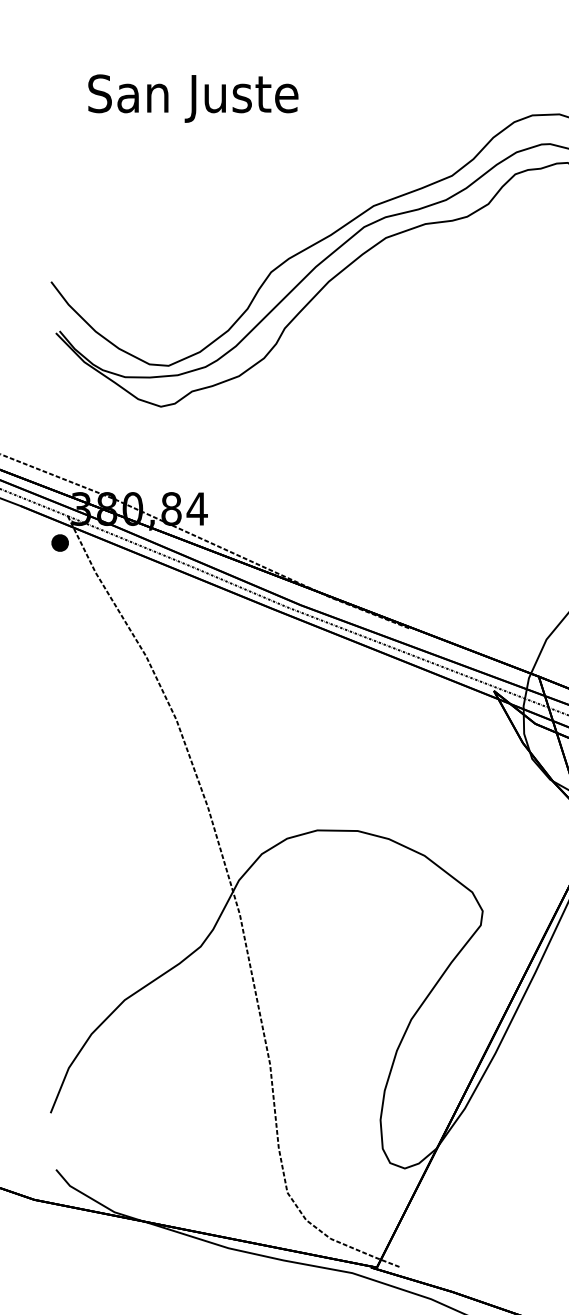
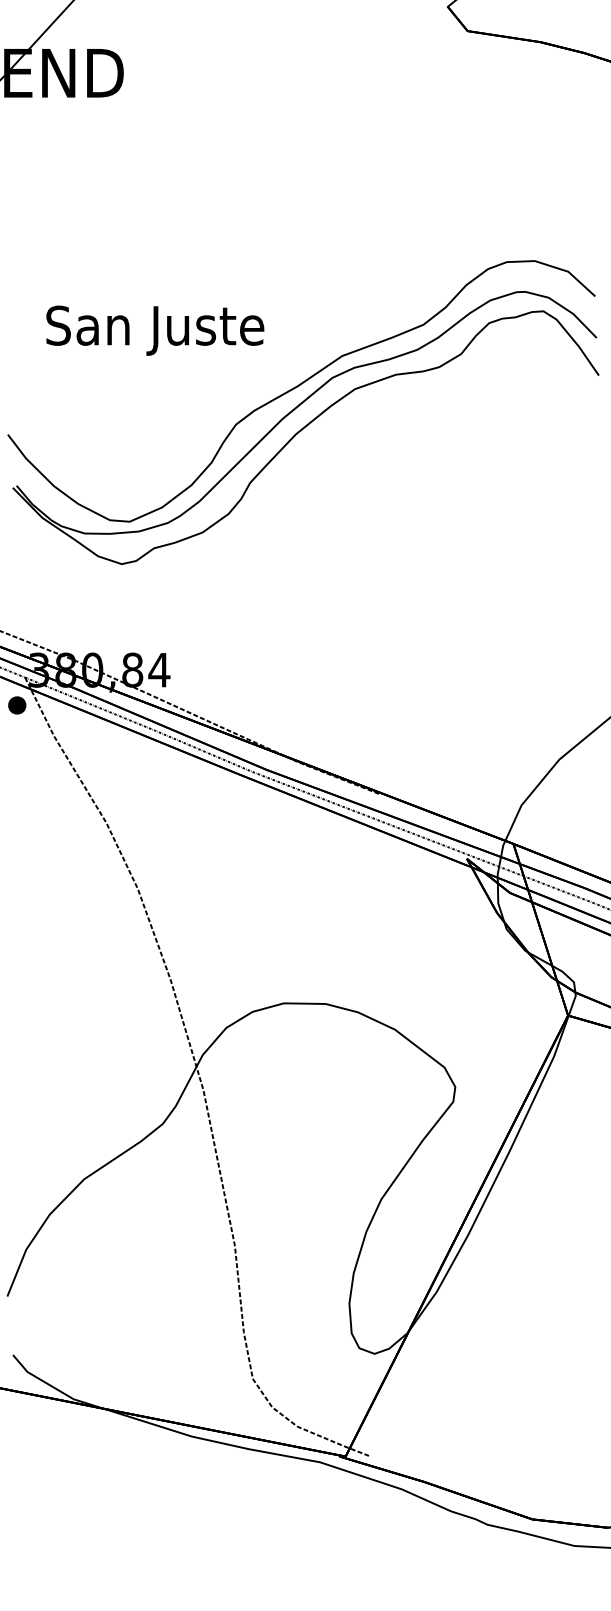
text: (193, 98) -> (155, 330), moved

